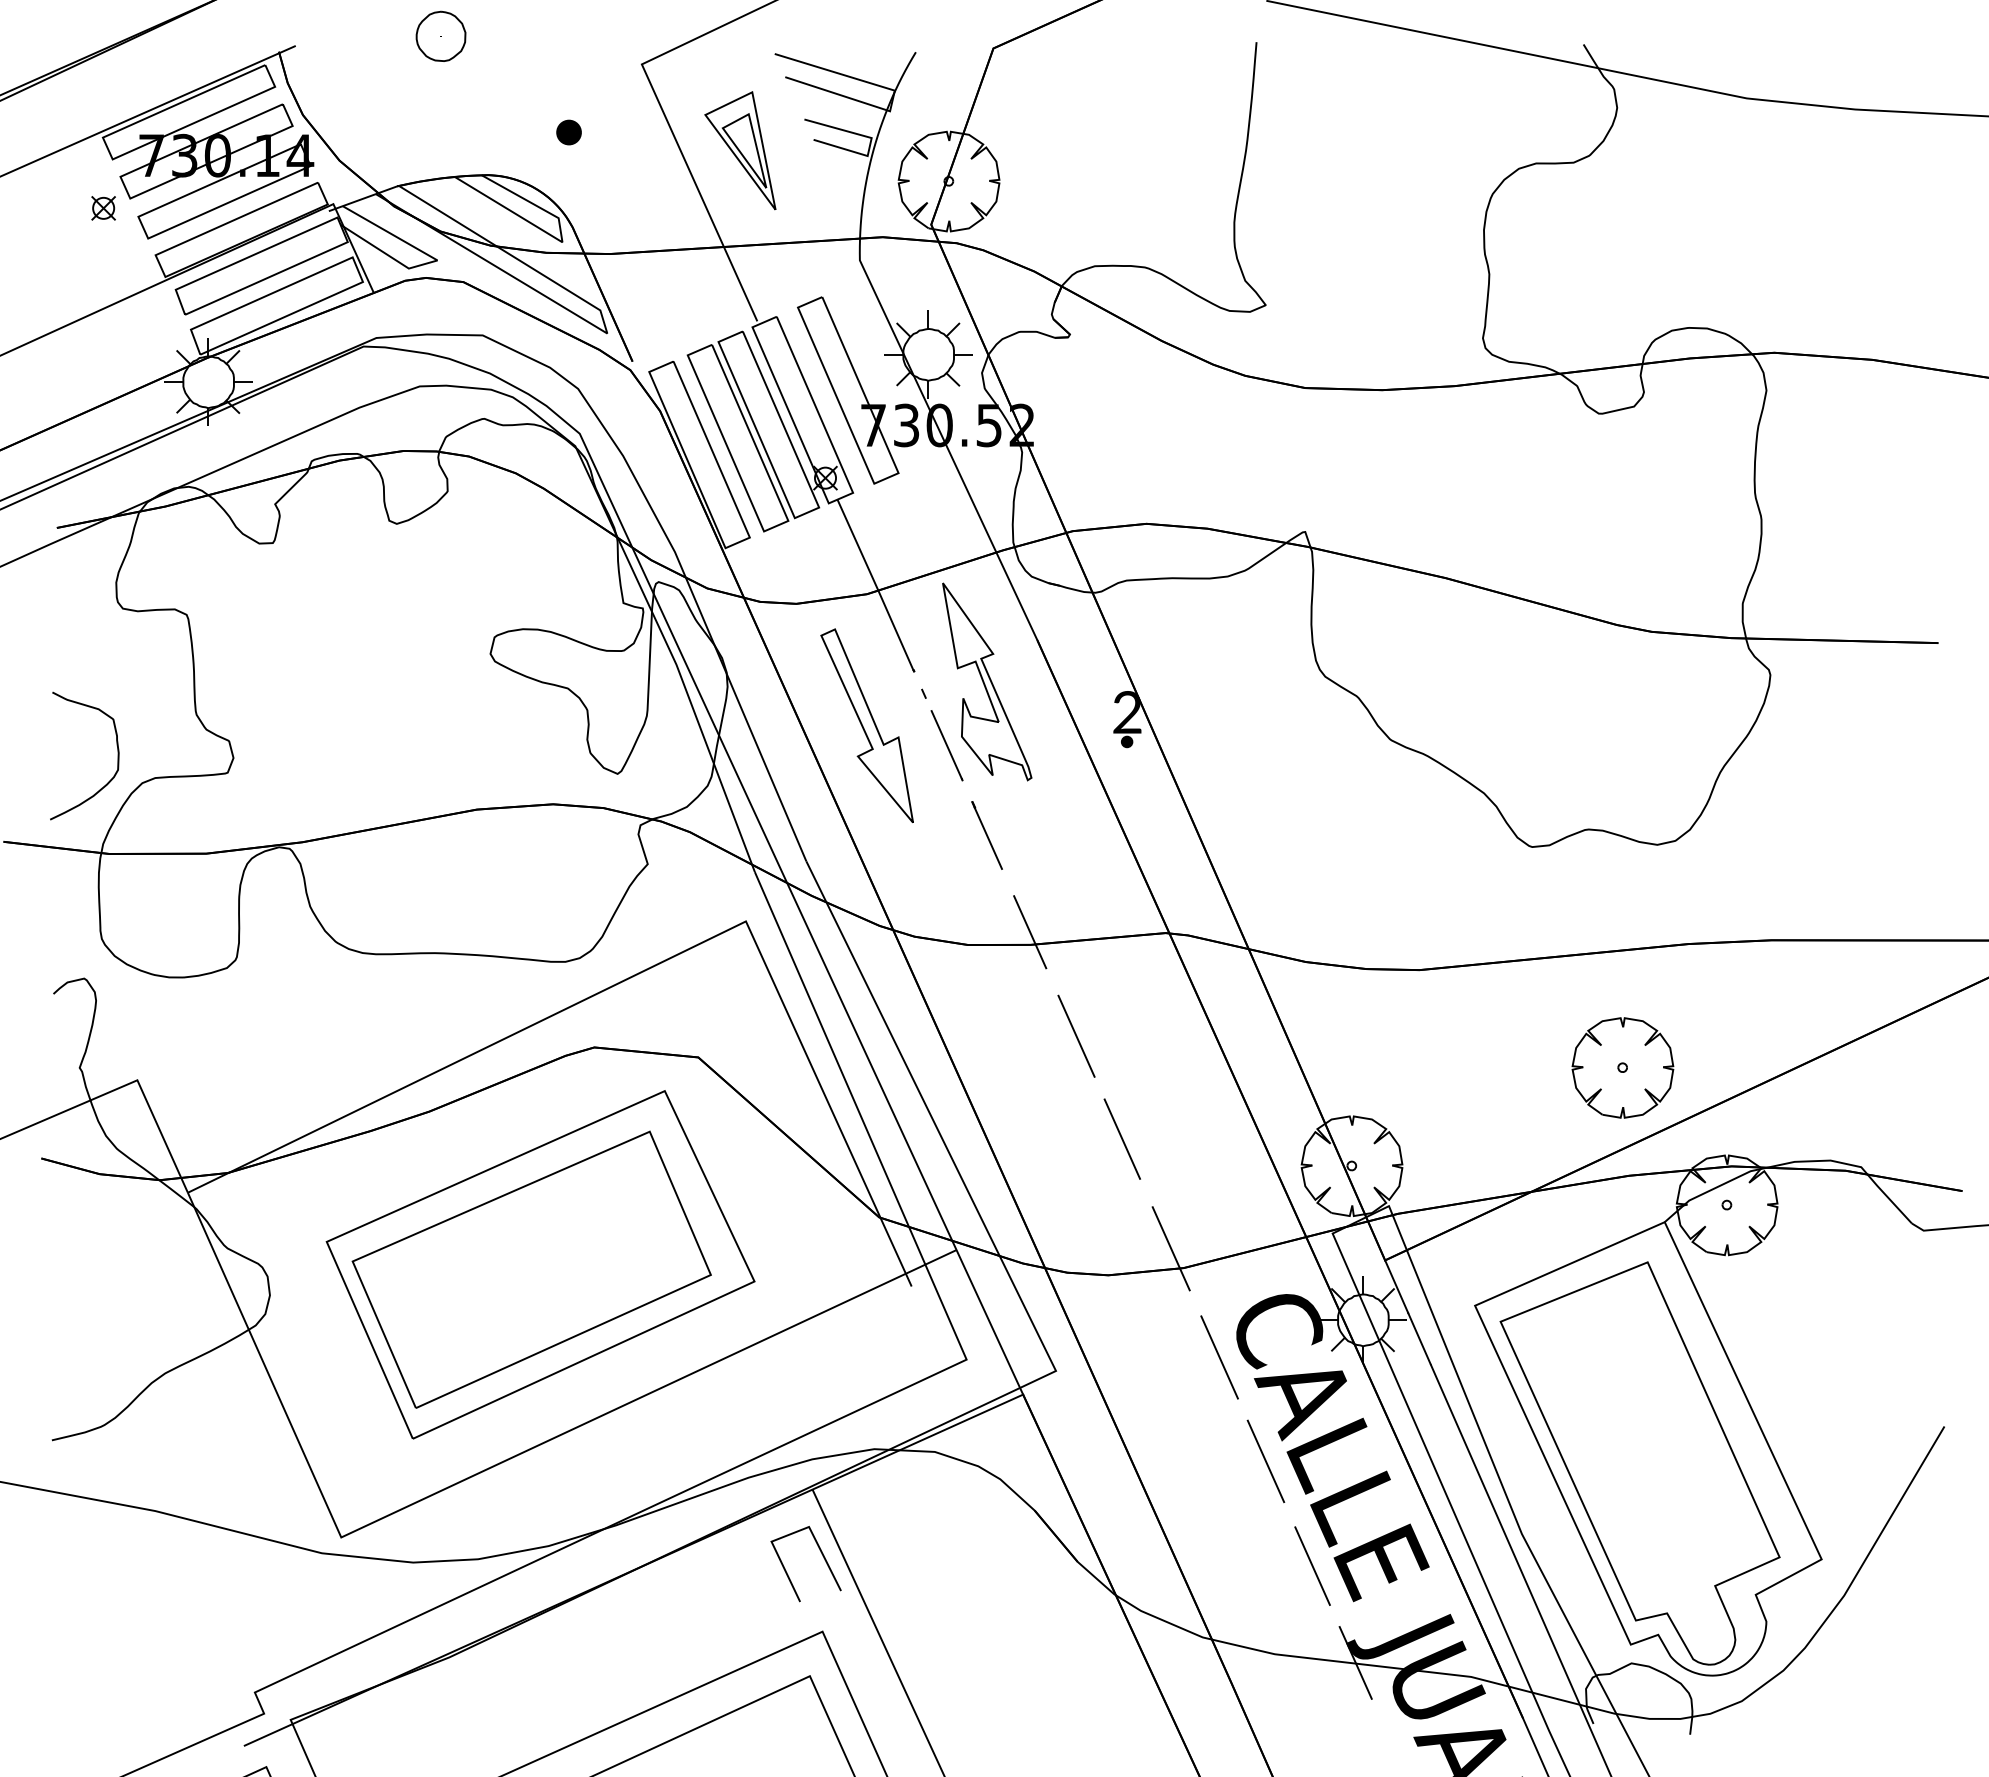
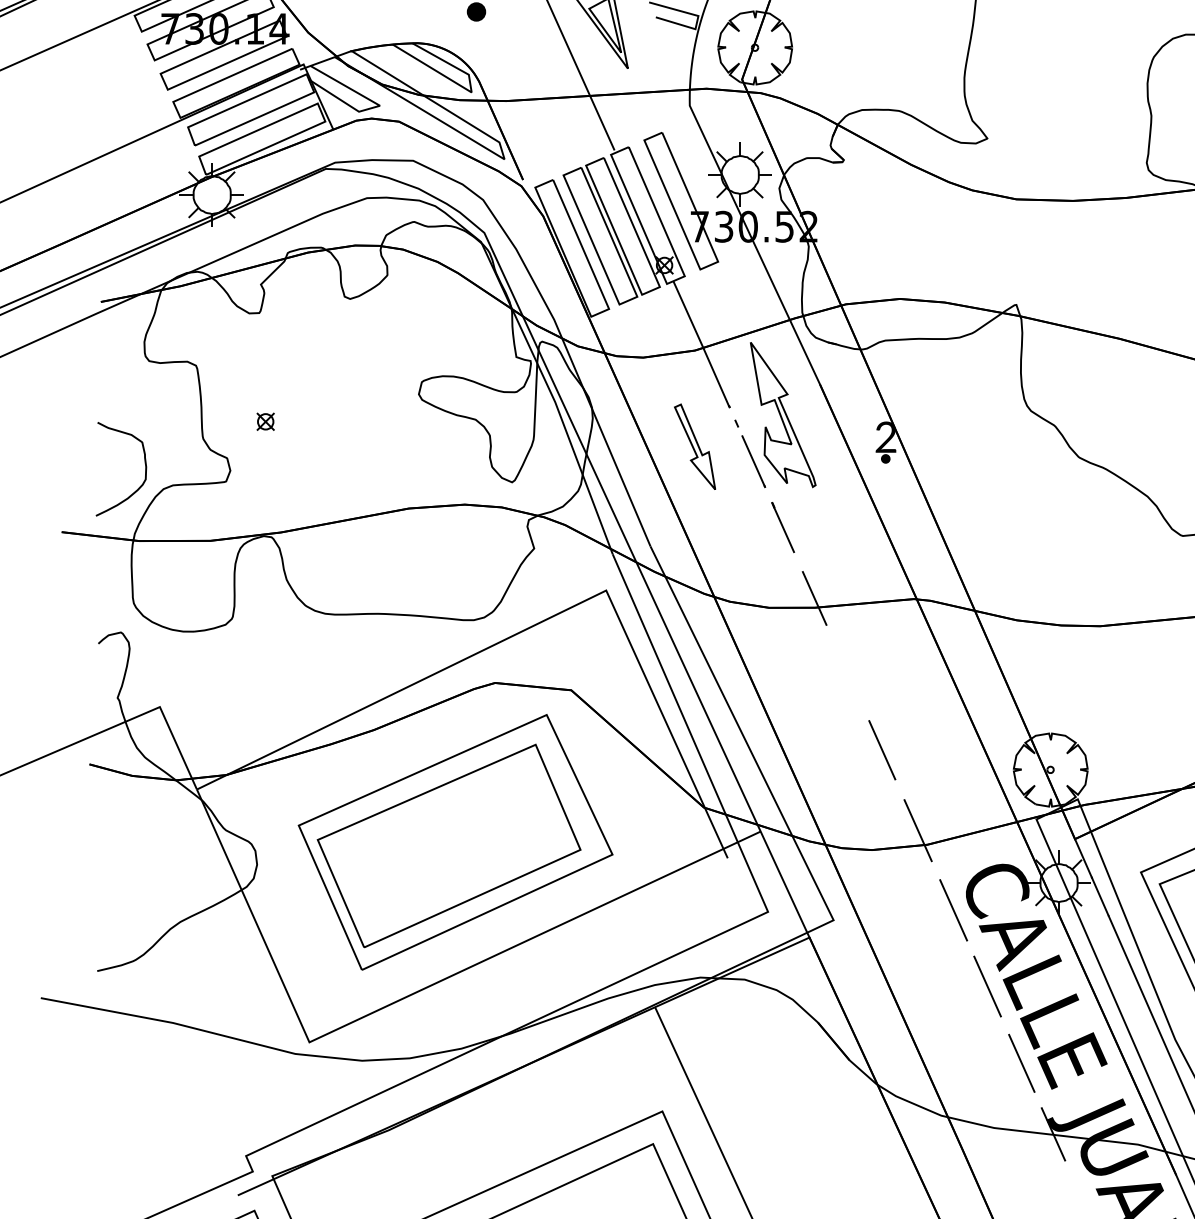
part: (103, 208) -> (265, 421), moved
part: (866, 725) -> (694, 446), size x0.6
line: (1076, 1035) -> (848, 674), removed
line: (822, 1556) -> (662, 1056), removed

